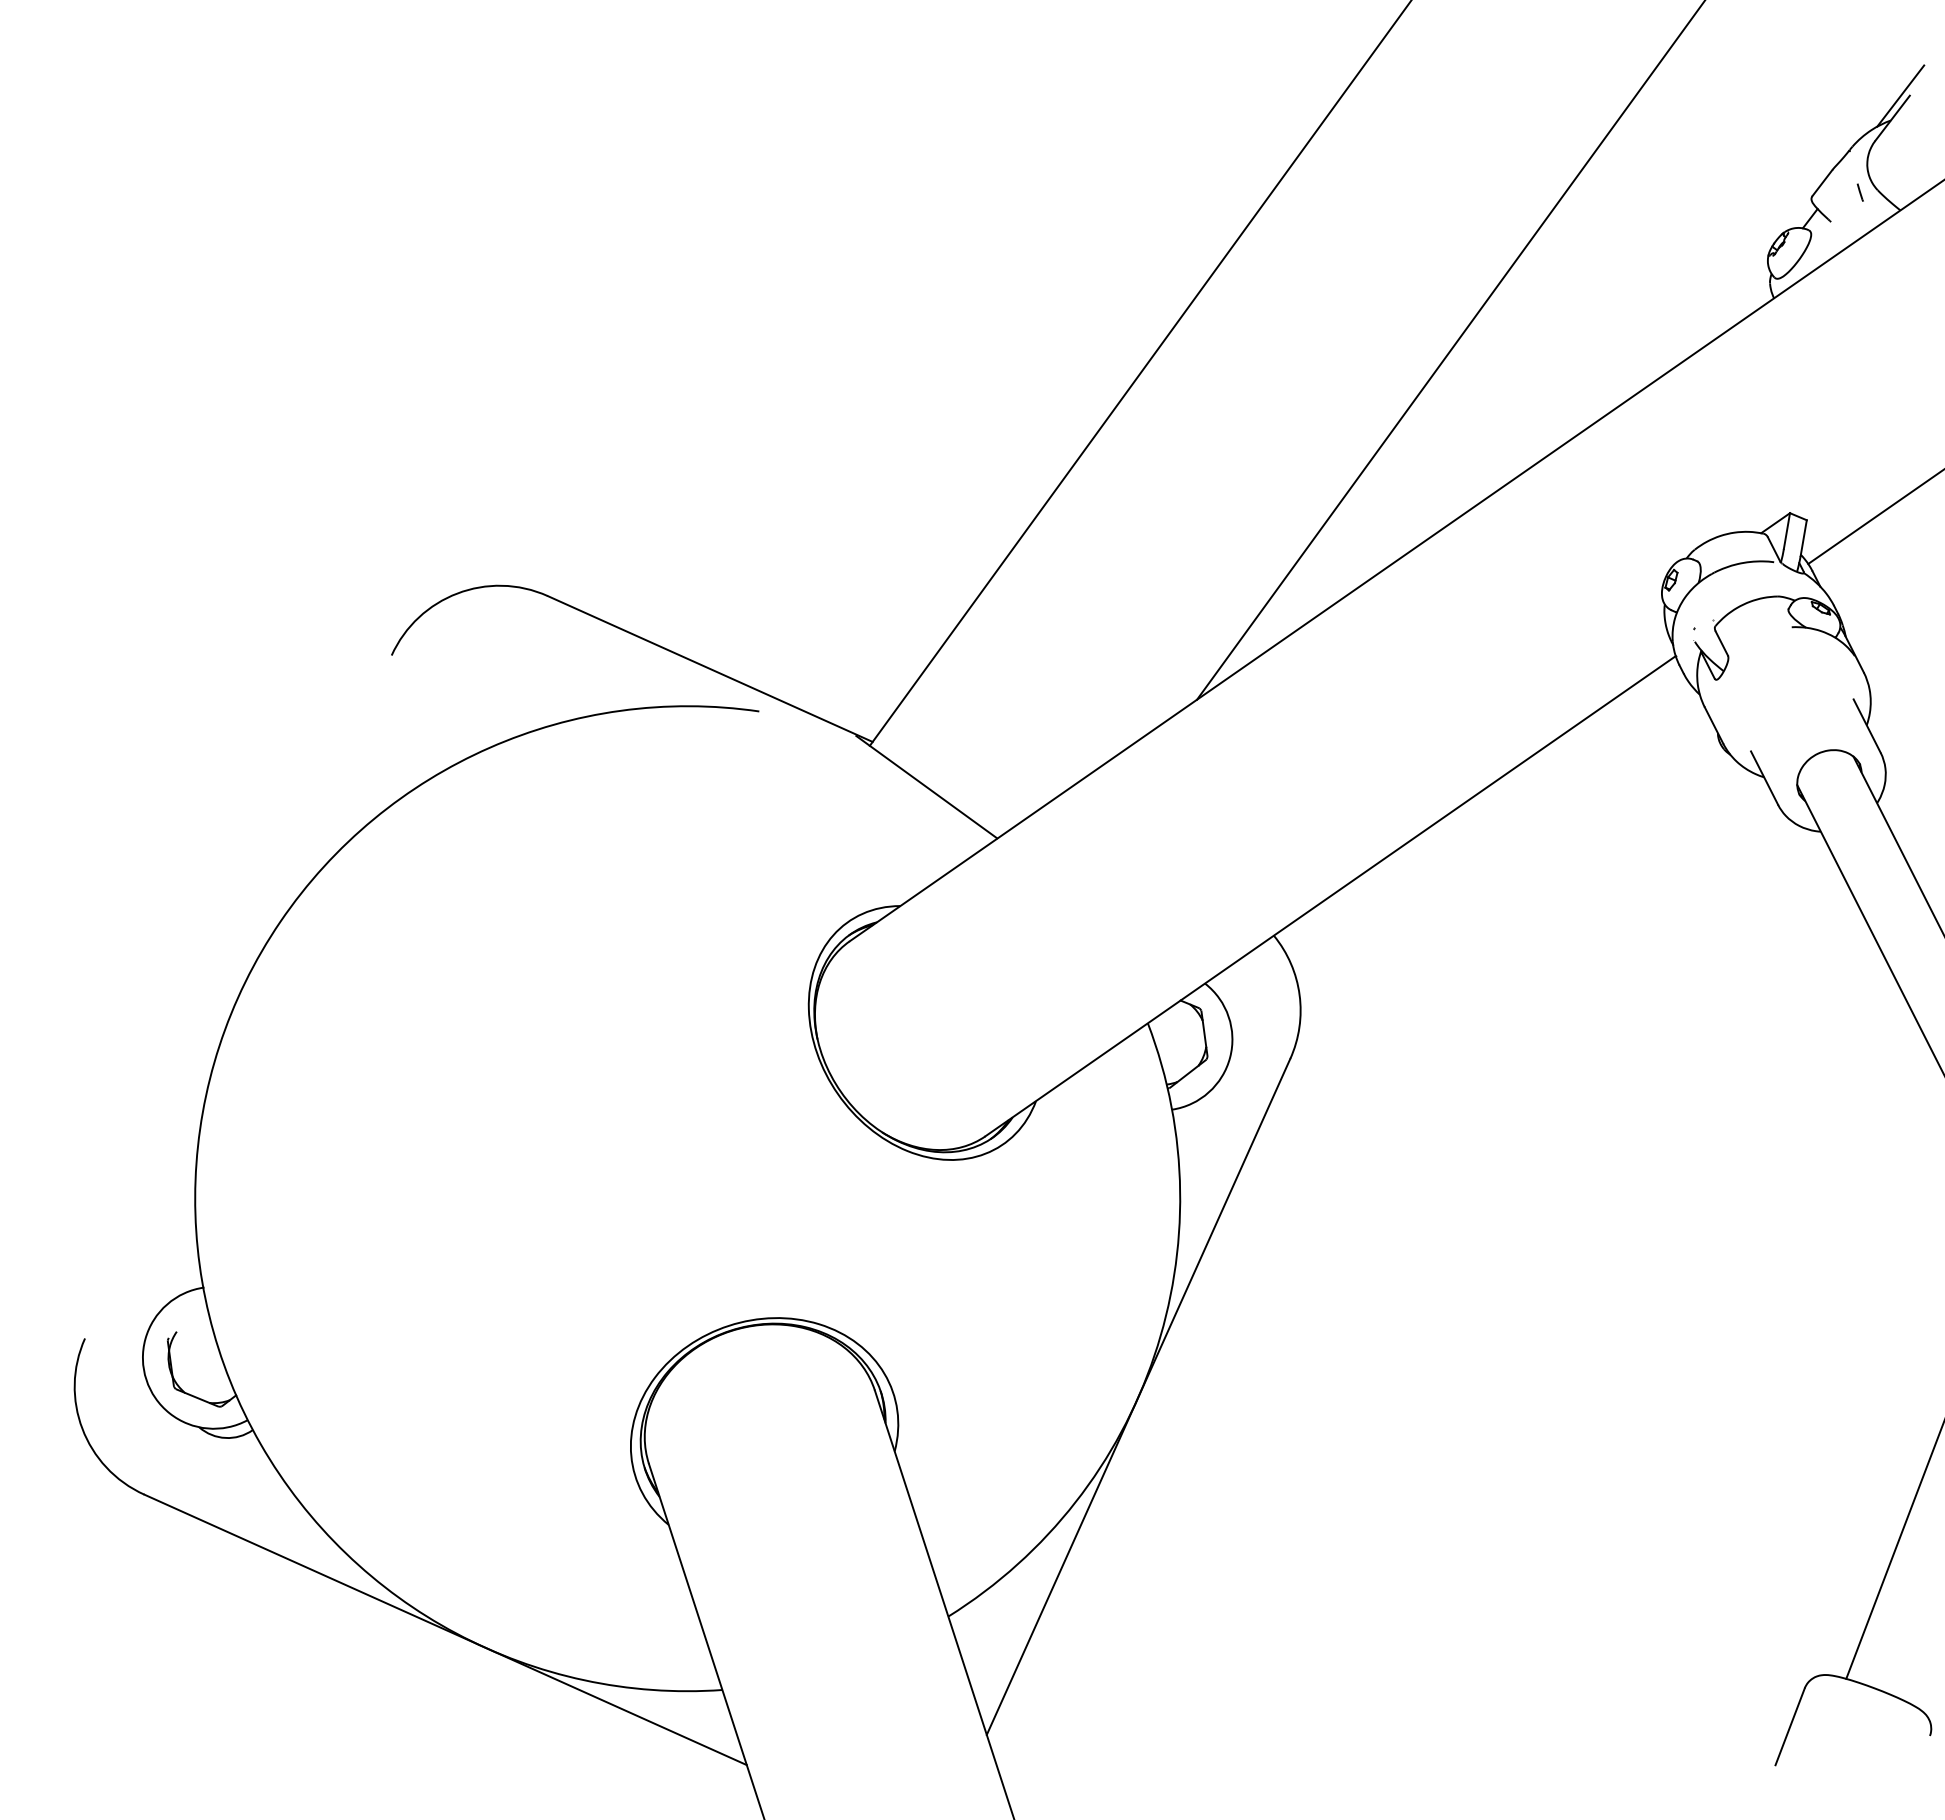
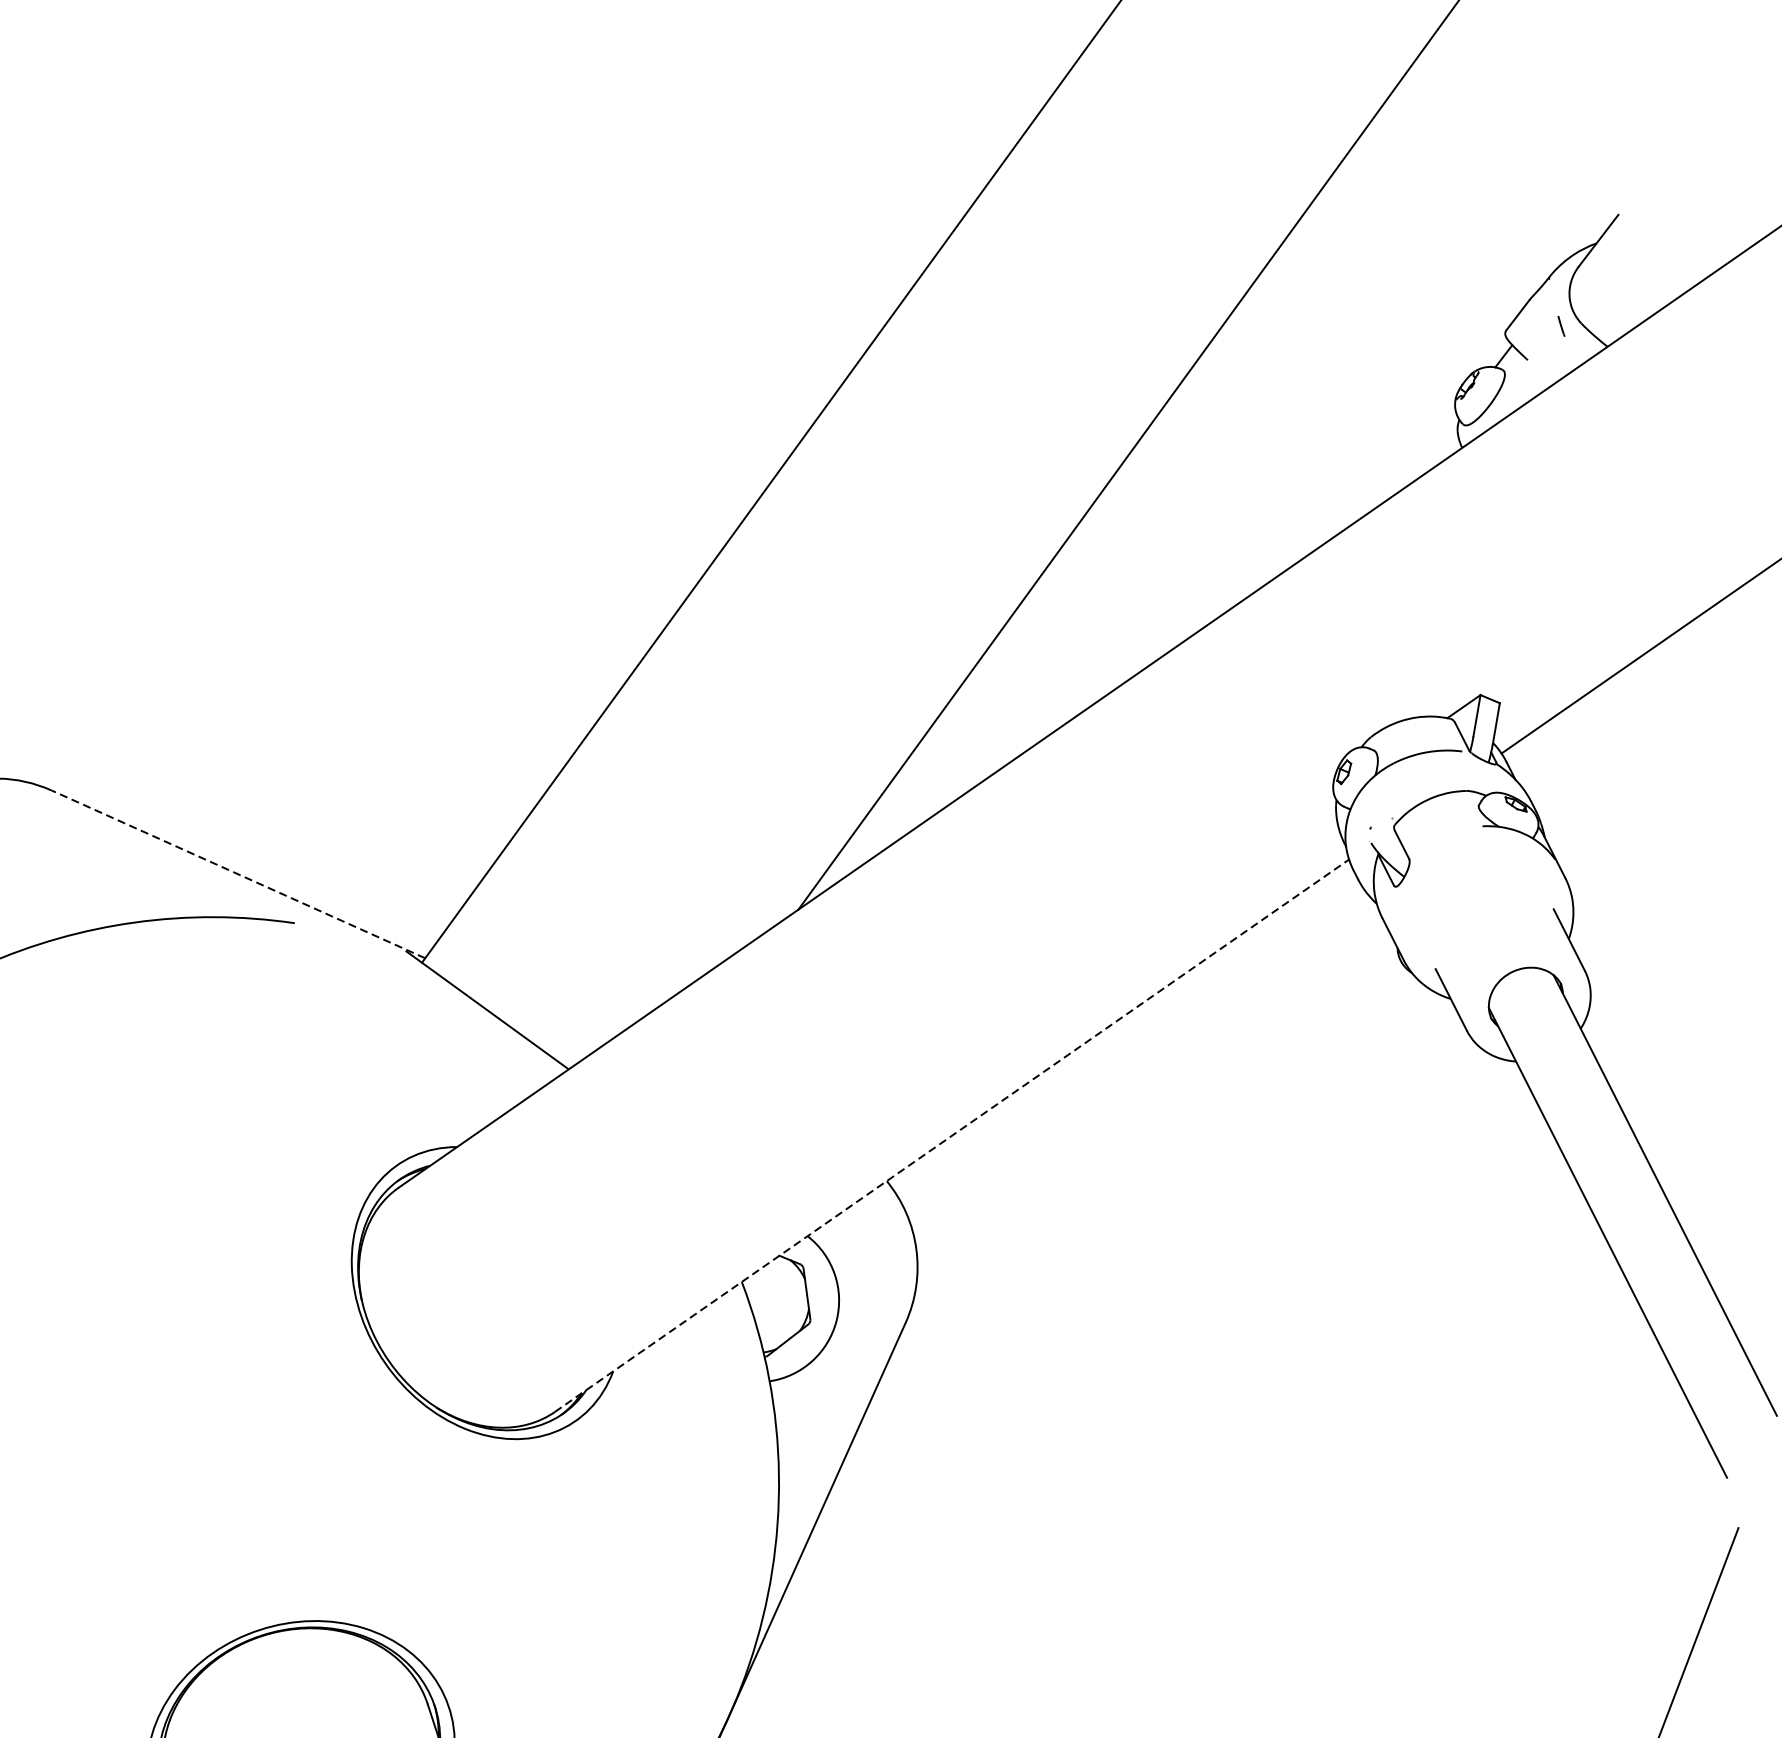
line: (1900, 95) -> (1607, 214), removed
line: (710, 669) -> (238, 874), solid -> dashed
line: (1331, 895) -> (953, 1134), solid -> dashed

